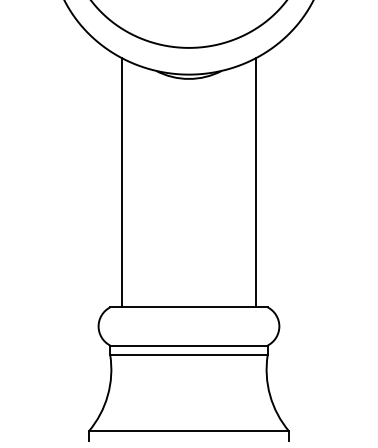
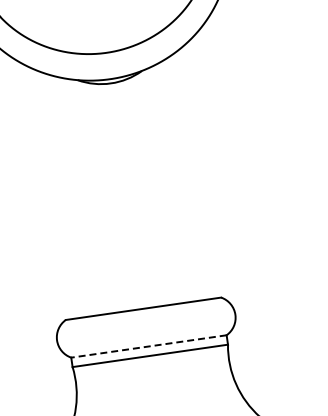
line: (122, 182) -> (60, 195), removed
line: (255, 182) -> (191, 176), removed
line: (188, 345) -> (148, 346), solid -> dashed

